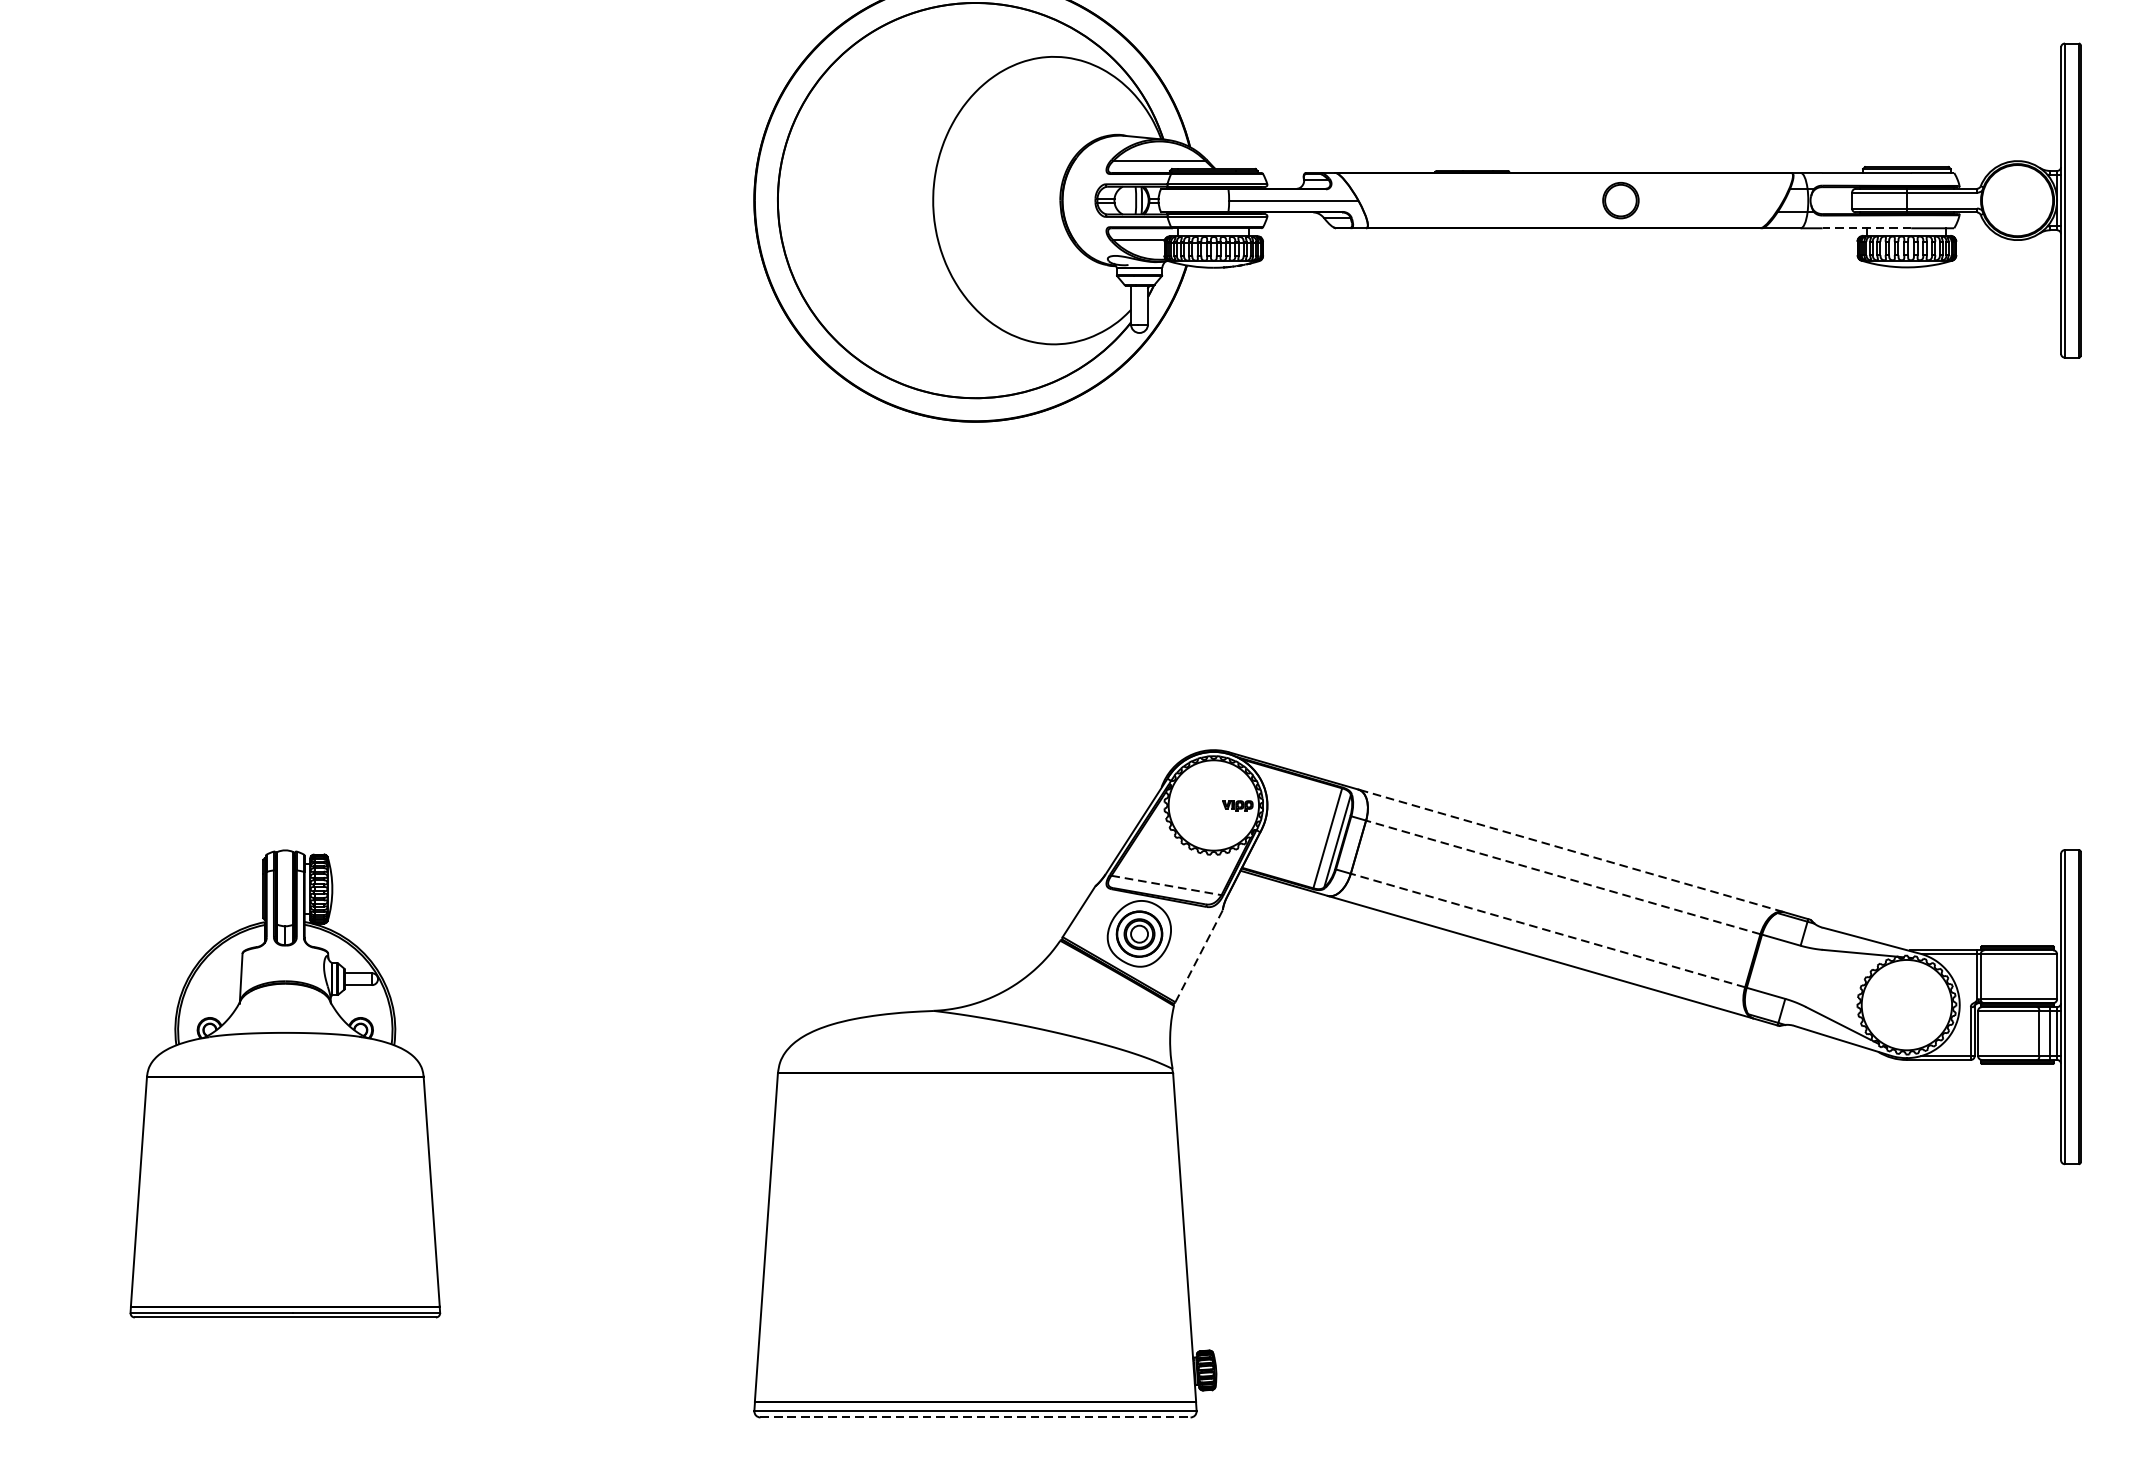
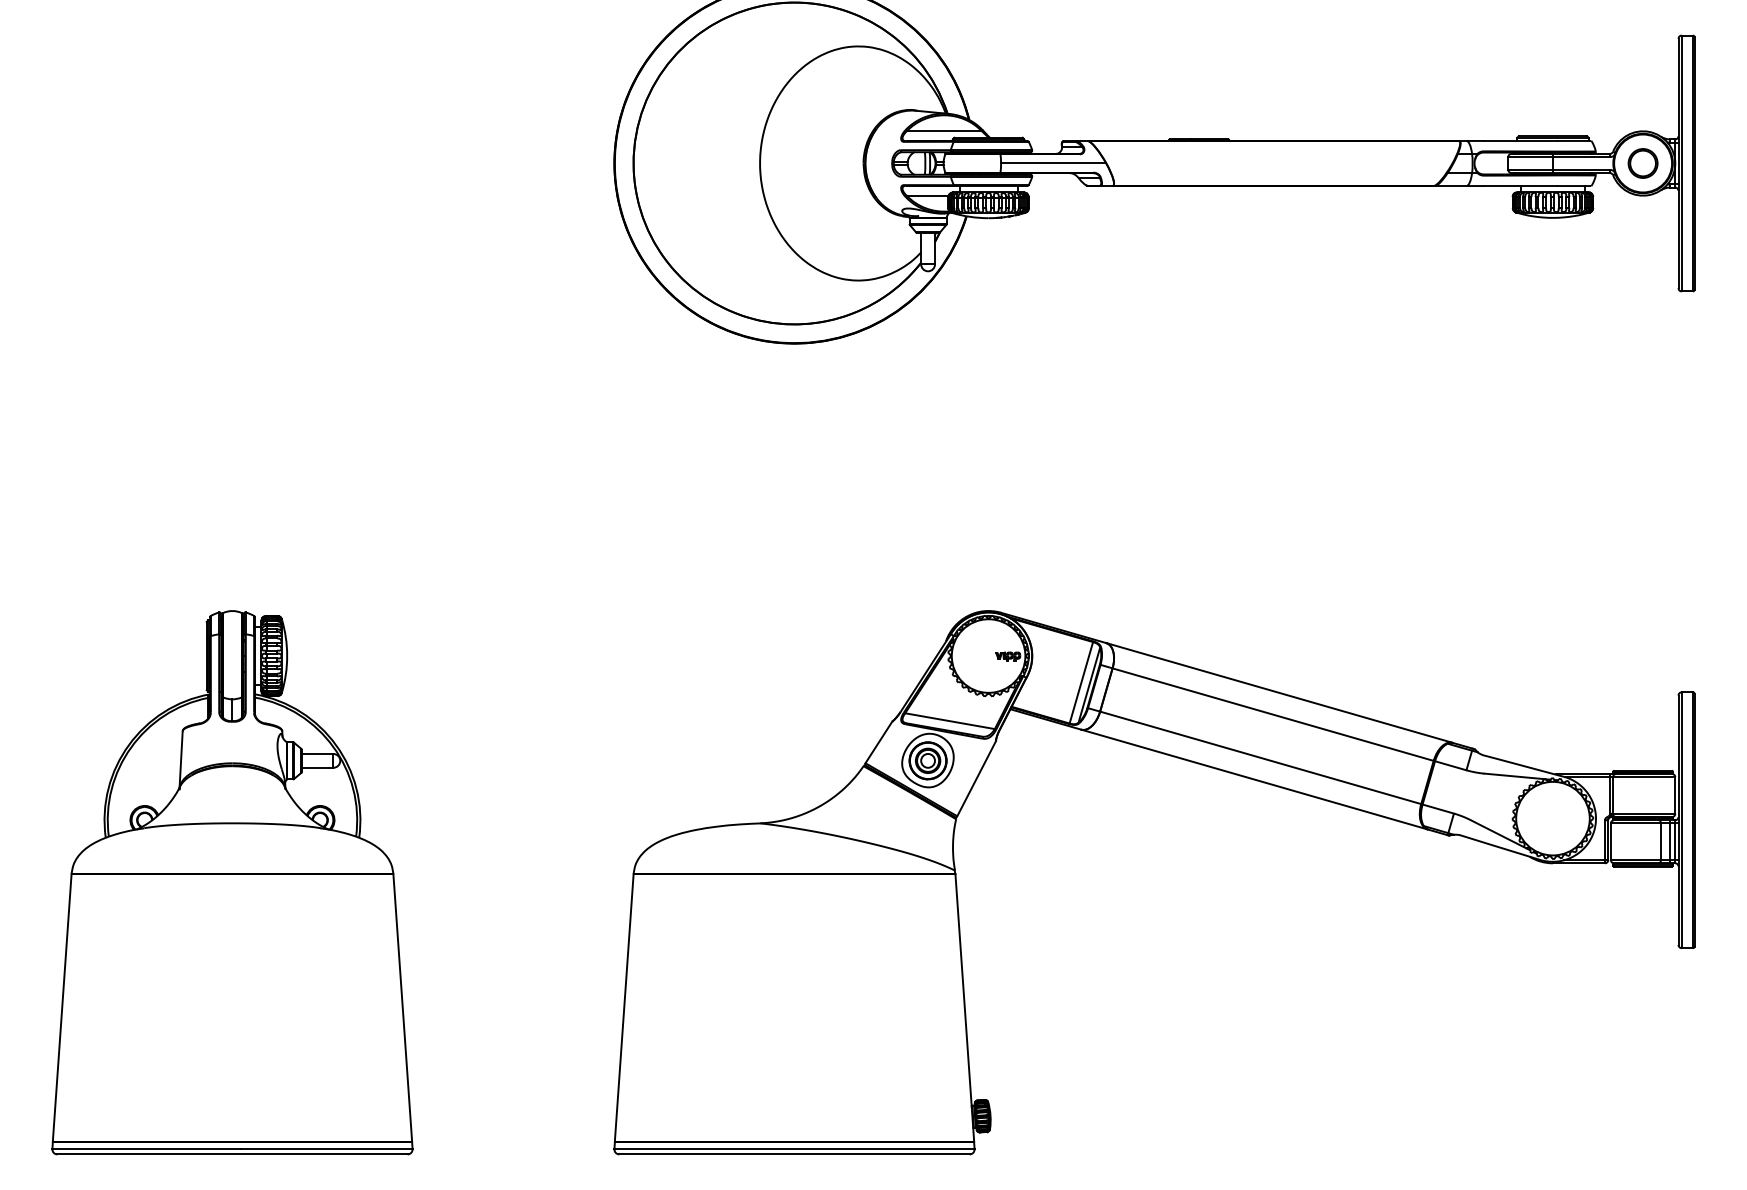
part: (1620, 200) -> (1642, 163), moved
line: (1865, 228) -> (1519, 186), dashed -> solid
line: (1569, 850) -> (1278, 692), dashed -> solid
line: (1562, 877) -> (1272, 714), dashed -> solid
line: (1167, 885) -> (950, 721), dashed -> solid
line: (1547, 930) -> (1260, 757), dashed -> solid
line: (1198, 955) -> (976, 778), dashed -> solid
part: (285, 1083) -> (232, 882), size x1.43
line: (976, 1417) -> (795, 1154), dashed -> solid

